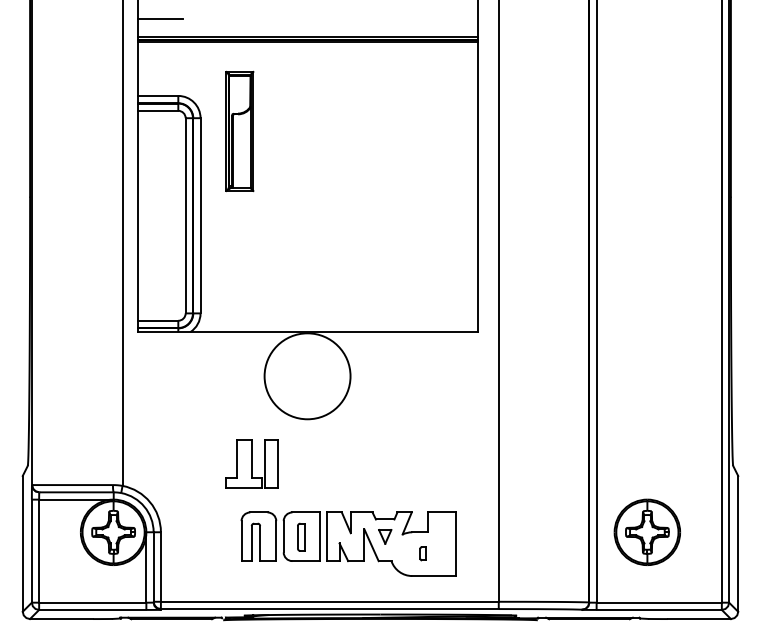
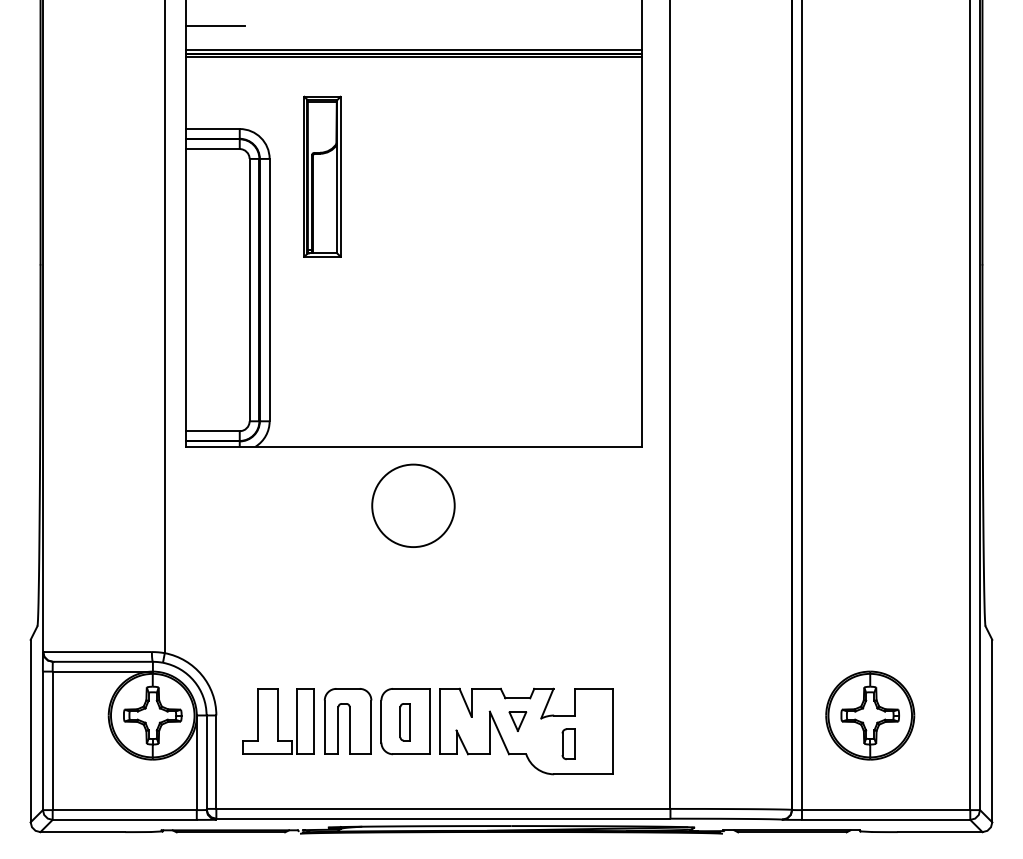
circle: (307, 376) -> (413, 505), size x0.71
part: (251, 463) -> (278, 721), moved
part: (422, 553) -> (568, 744), size x1.67

